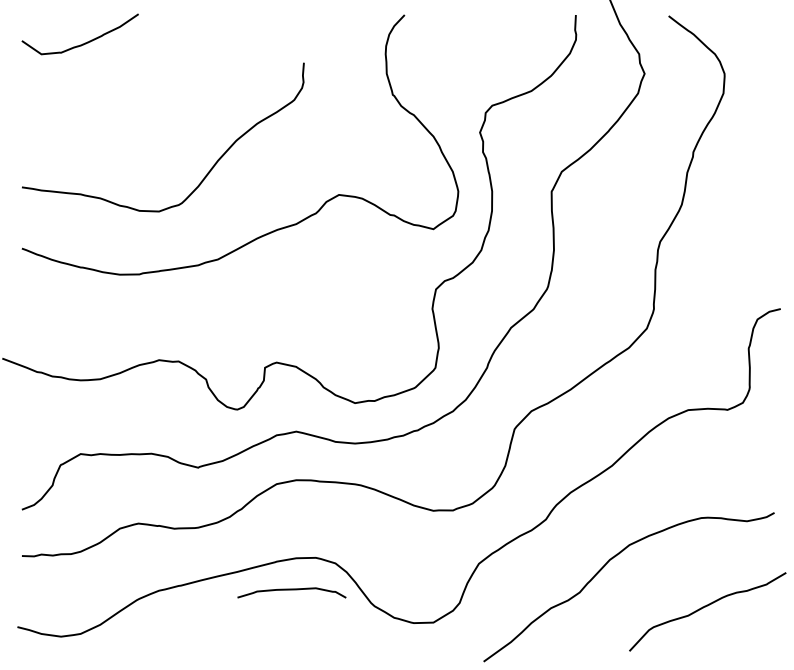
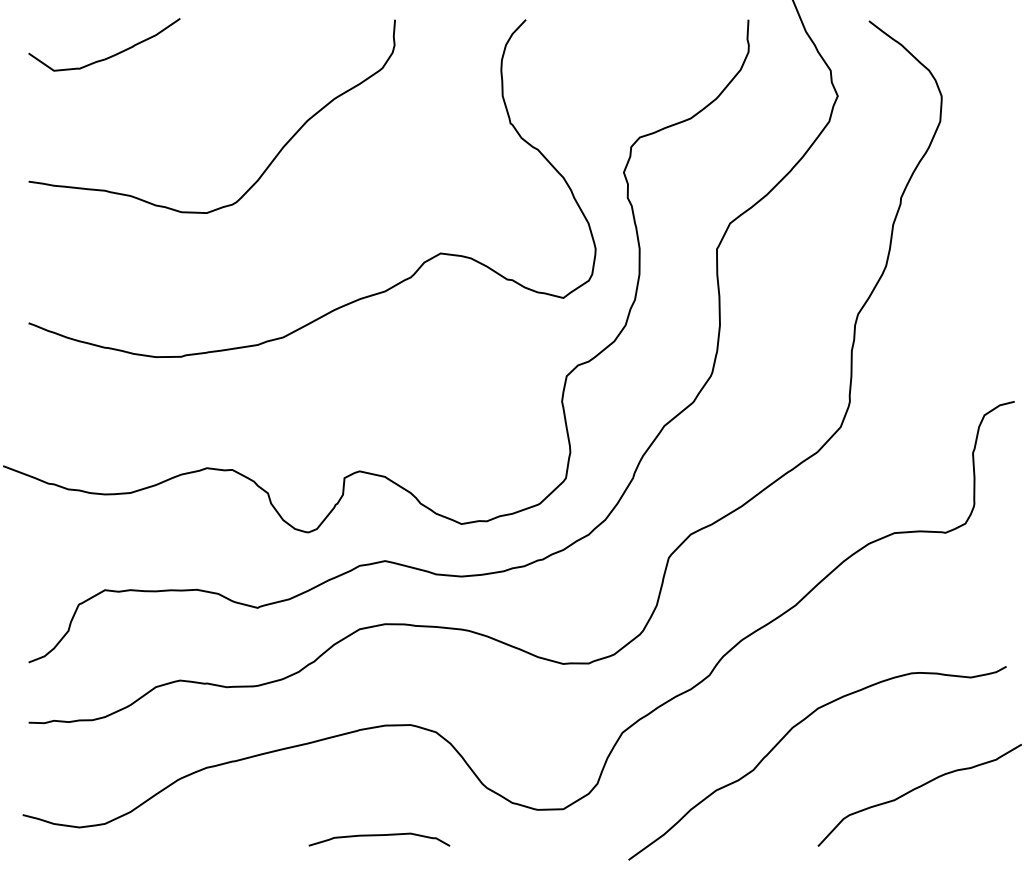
curve: (206, 174) -> (268, 164), moved
curve: (291, 590) -> (379, 836), moved

